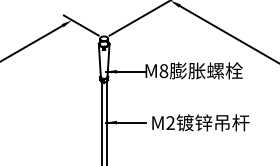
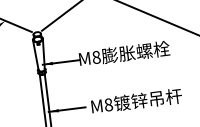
text: (170, 123) -> (108, 105), M2 -> M8

